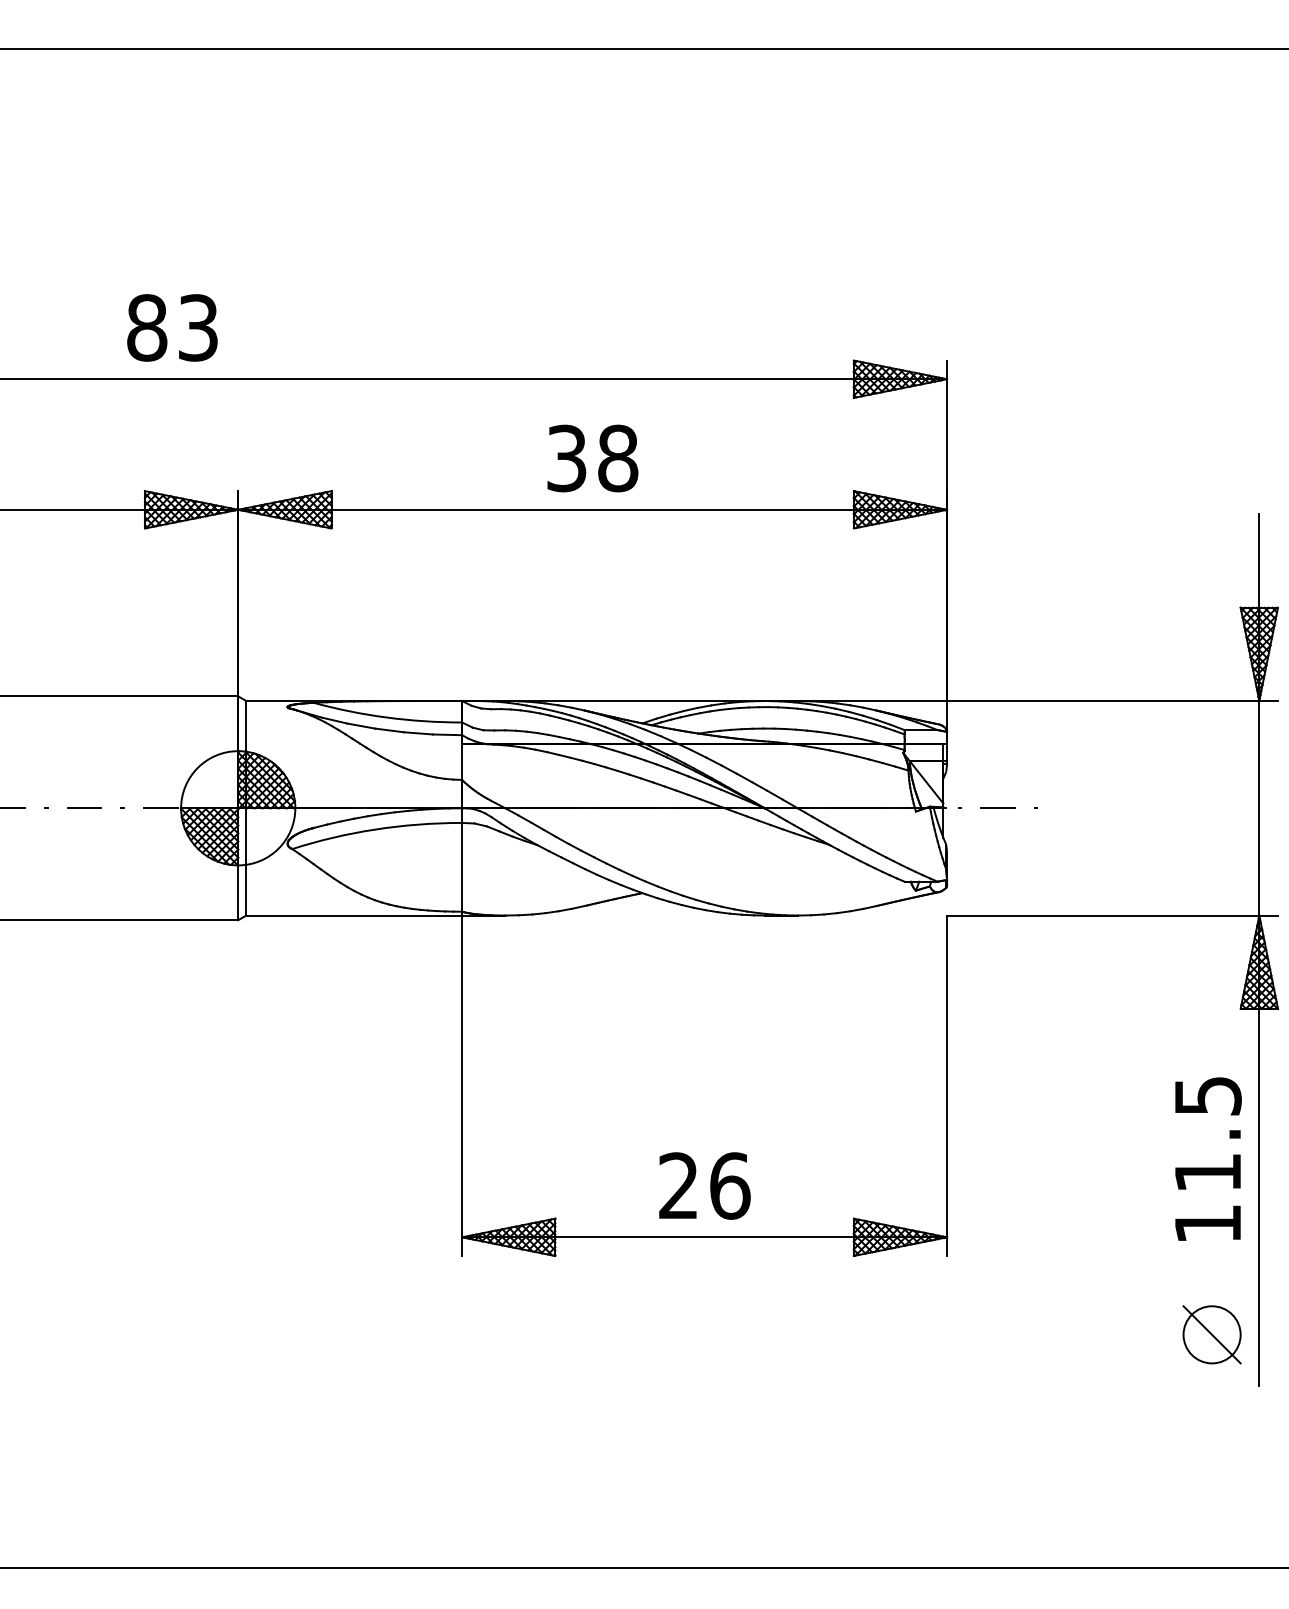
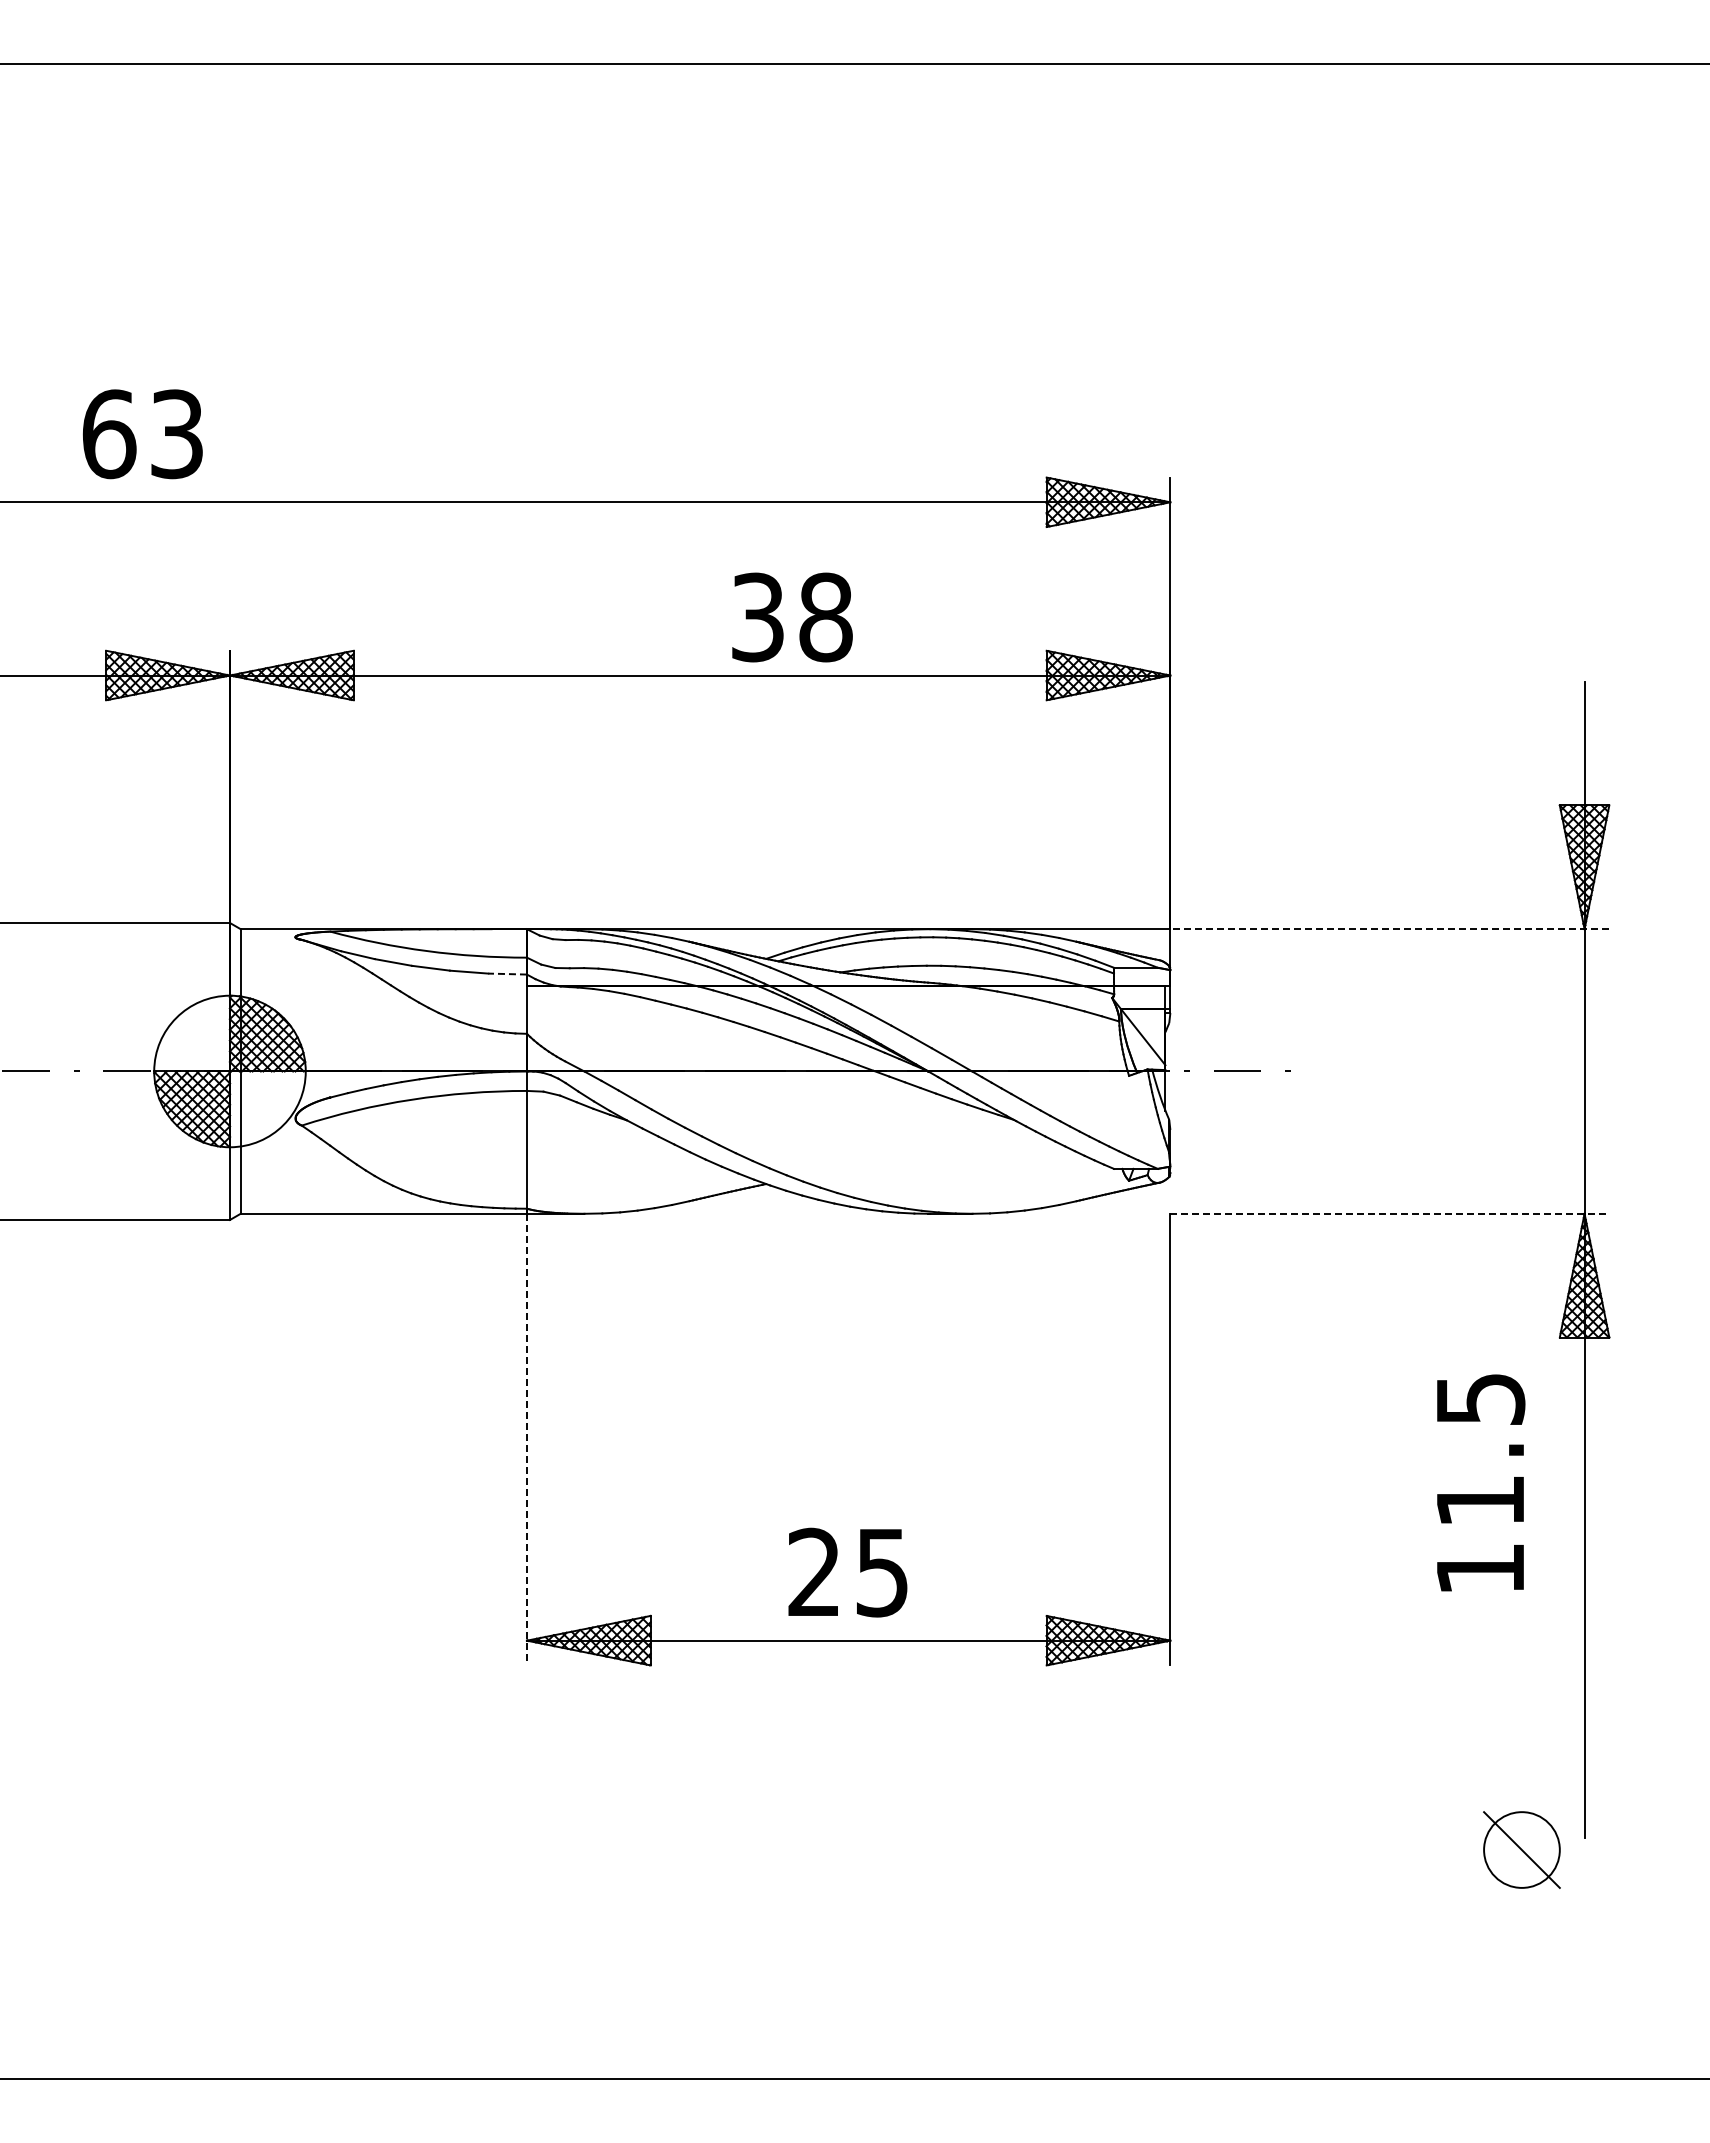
text: (147, 328) -> (109, 434), 83 -> 63
text: (592, 458) -> (792, 617), moved
line: (1112, 701) -> (1389, 929), solid -> dashed
line: (447, 735) -> (507, 974), solid -> dashed
line: (1113, 915) -> (1390, 1213), solid -> dashed
line: (461, 1085) -> (526, 1439), solid -> dashed
text: (1208, 1158) -> (1481, 1482), moved
text: (730, 1185) -> (882, 1572), 26 -> 25
part: (1211, 1334) -> (1521, 1849), moved

